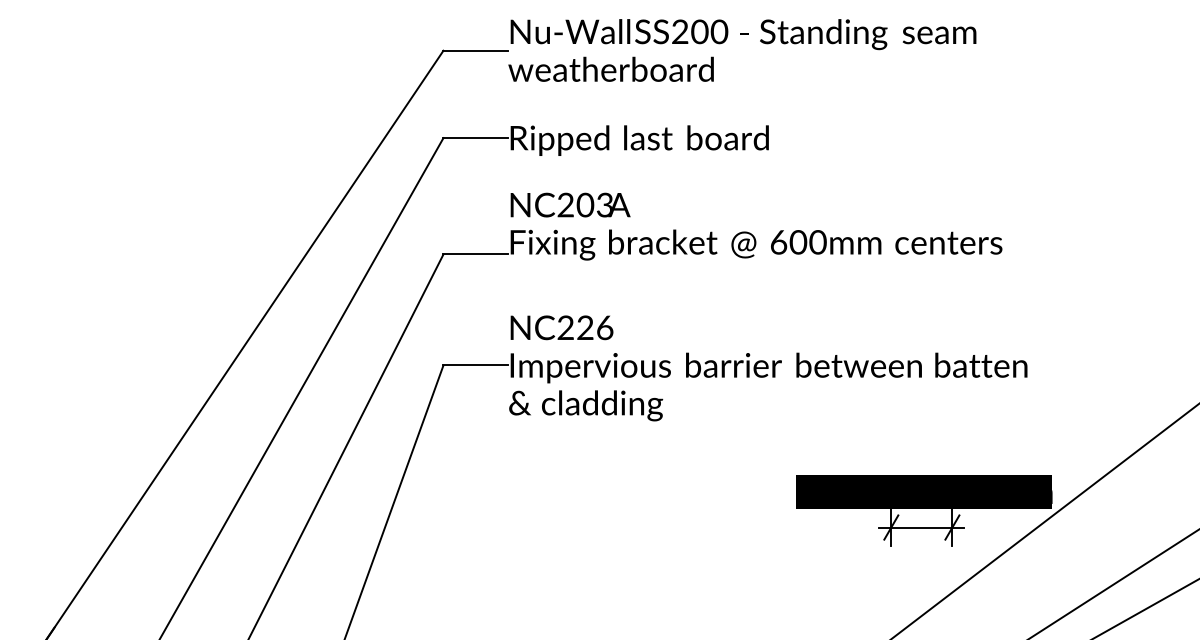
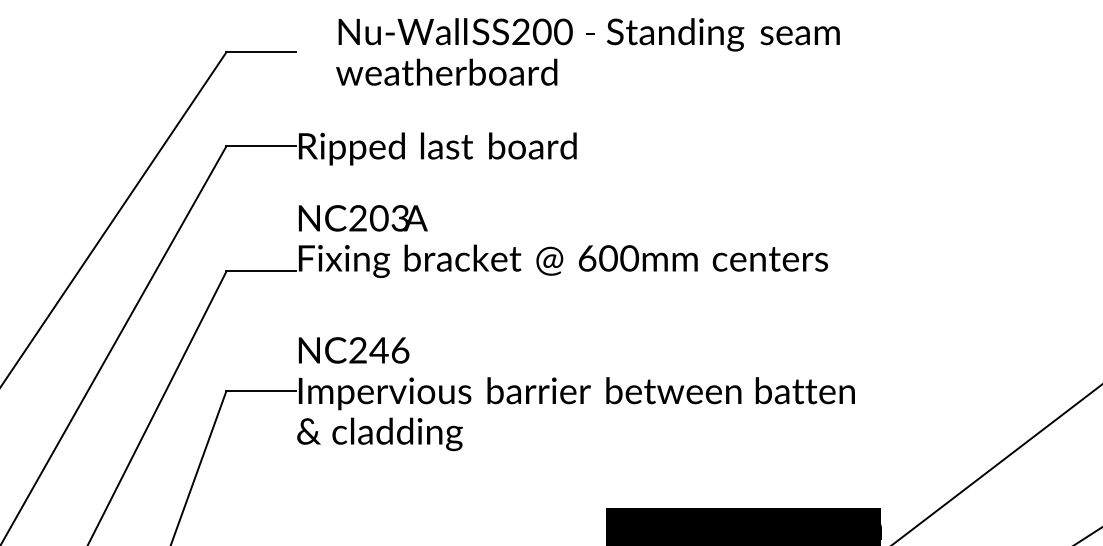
text: (742, 50) -> (588, 51), moved
text: (585, 327) -> (379, 350), NC226 -> NC246

